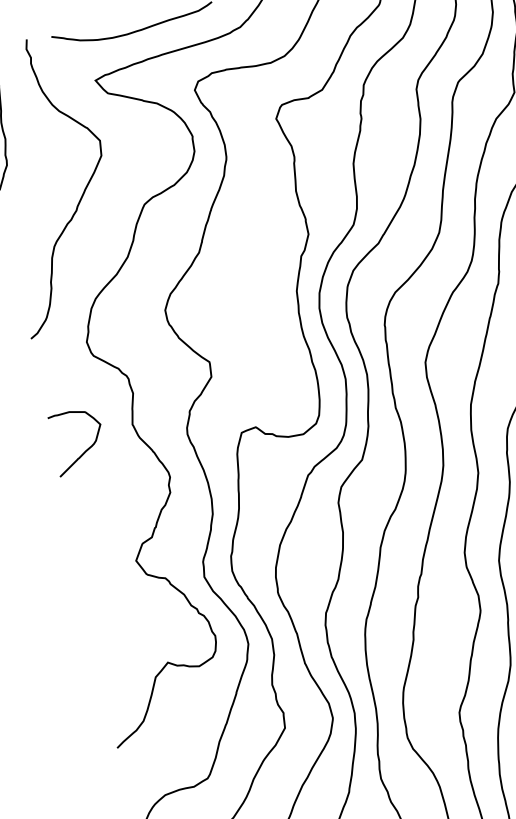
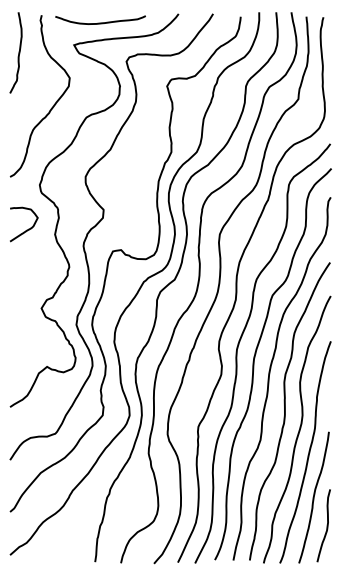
curve: (84, 449) -> (26, 229), moved

